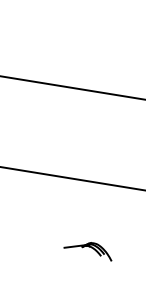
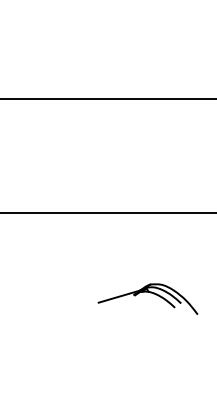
part: (88, 250) -> (147, 299), size x1.6

